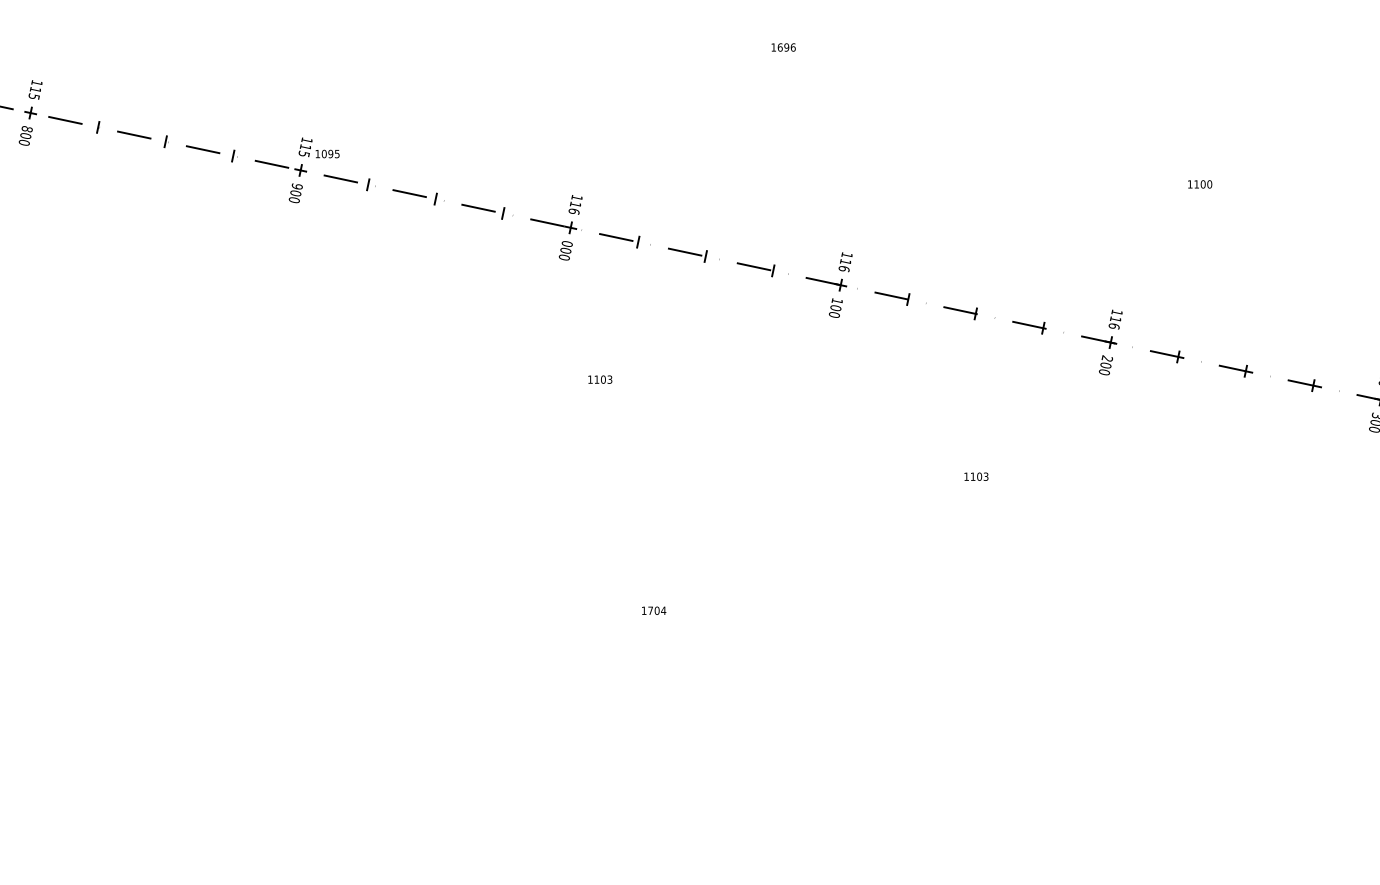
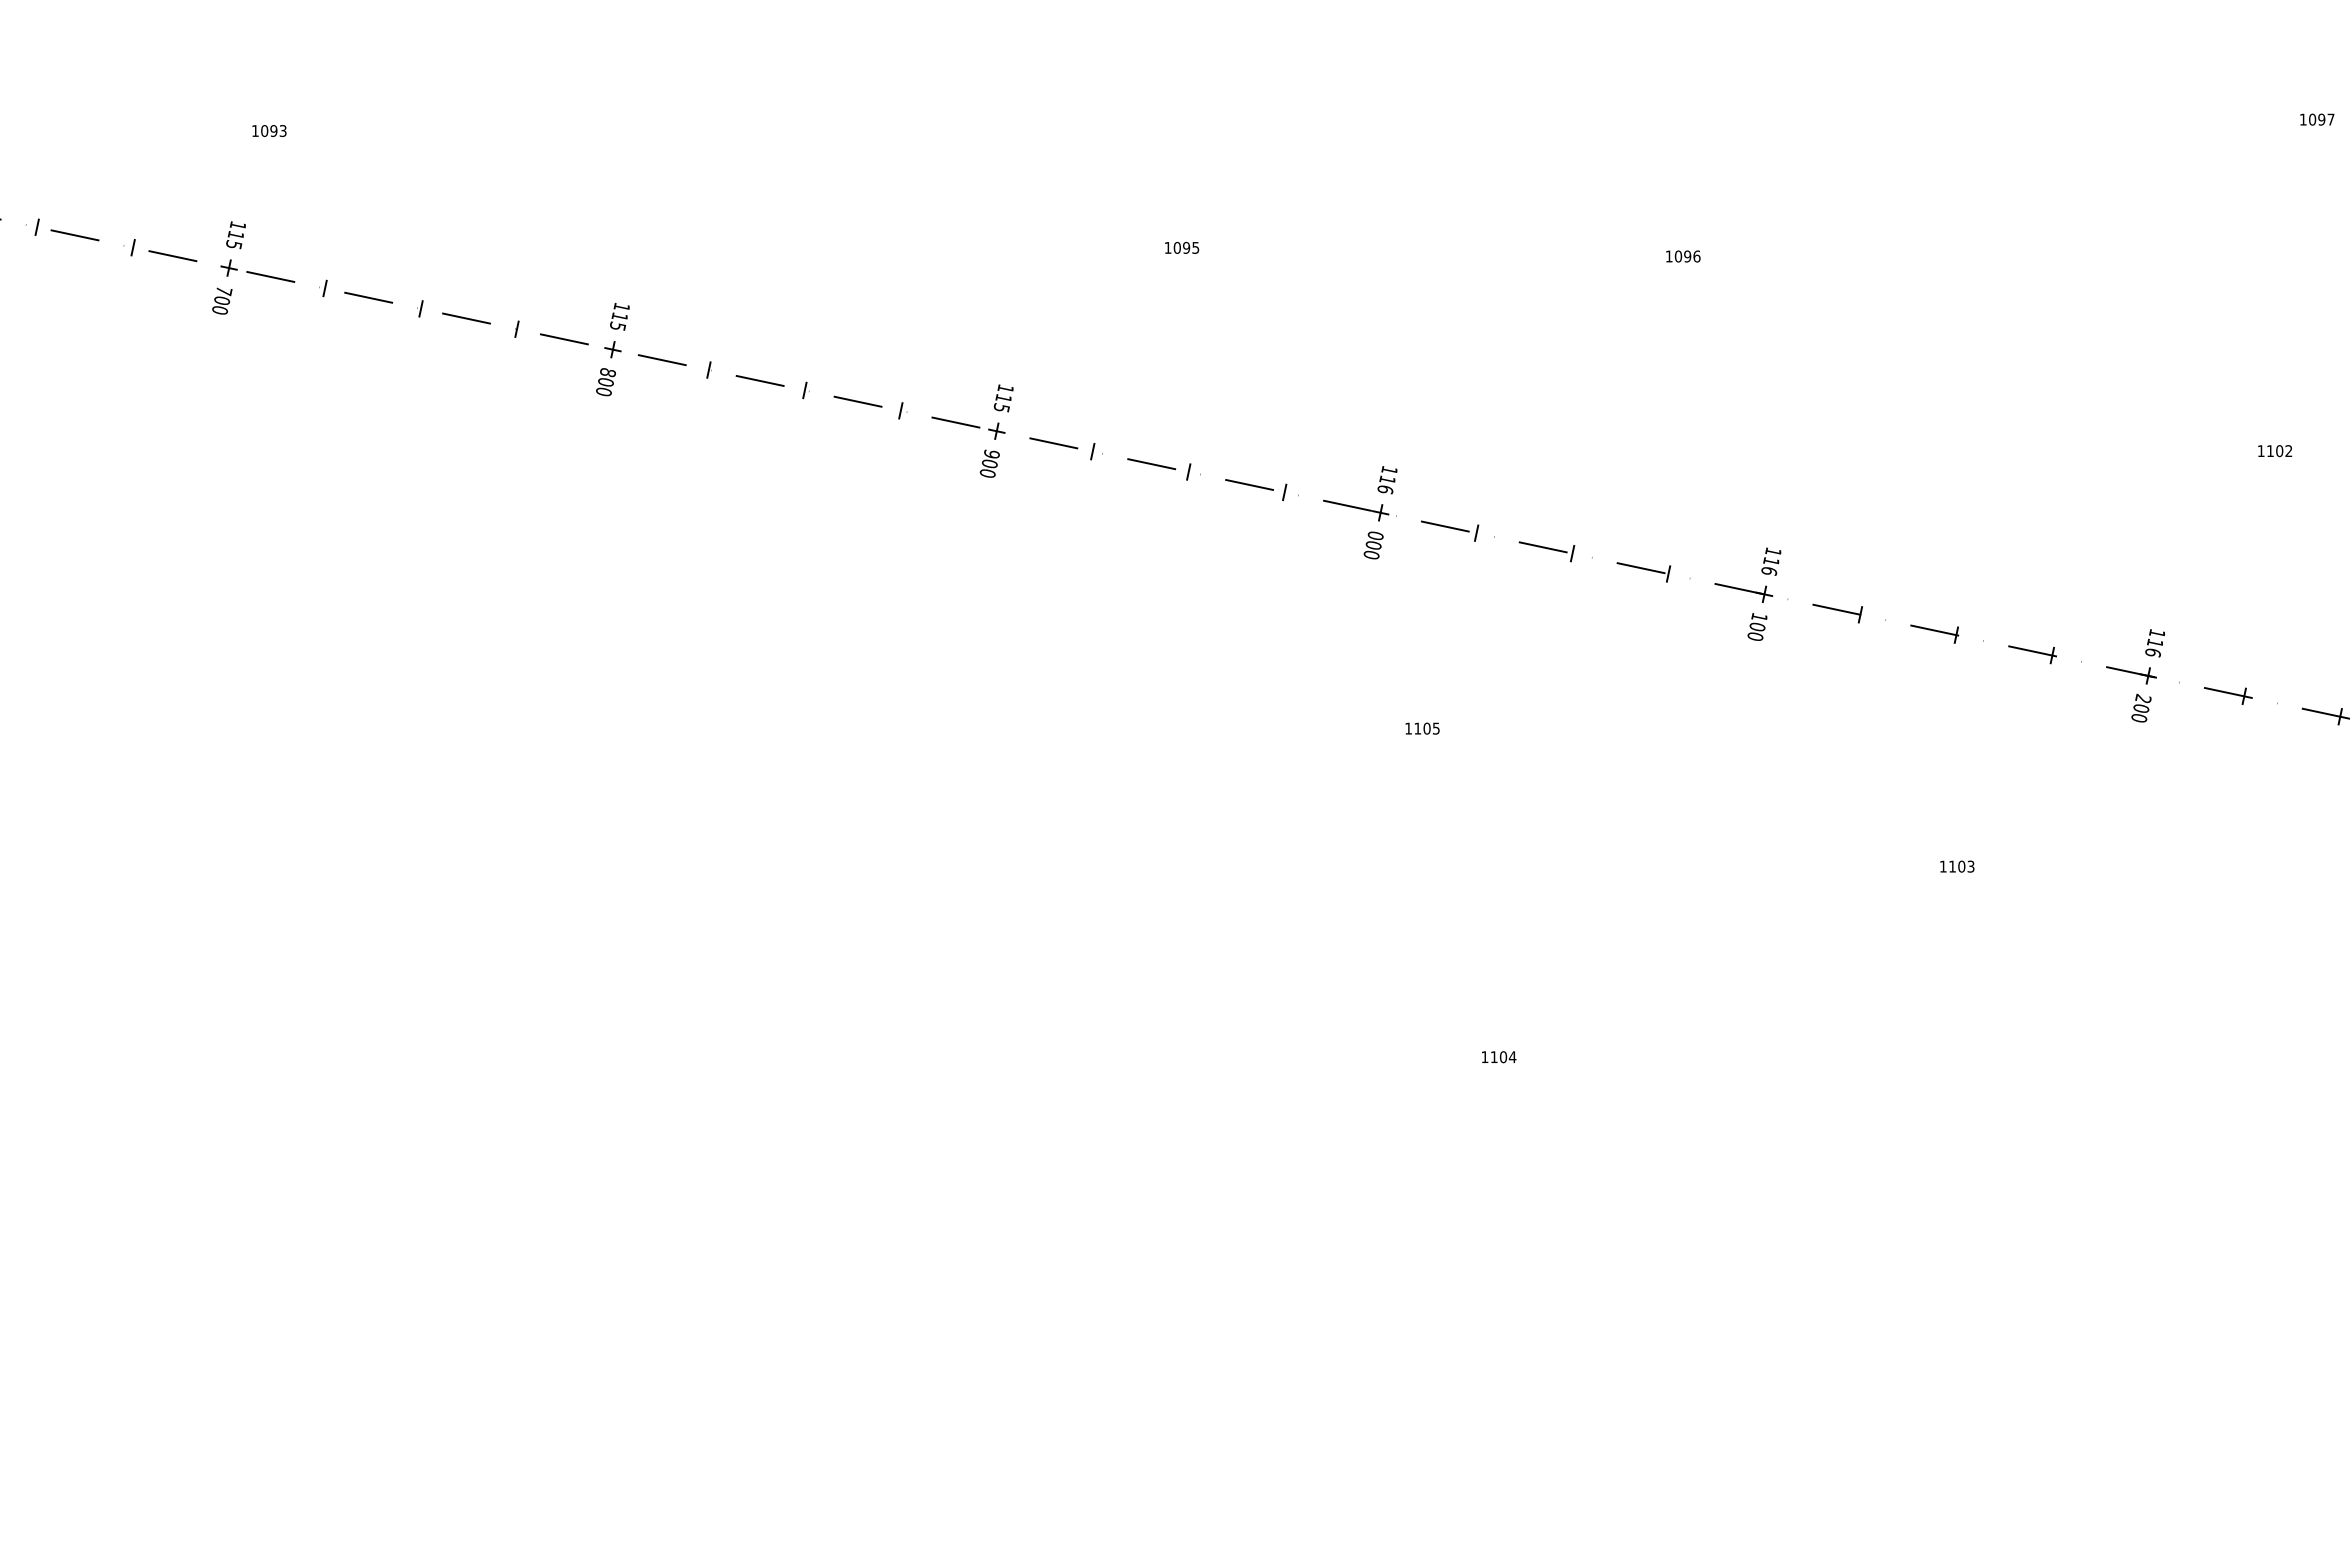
text: (780, 47) -> (1678, 256), 1696 -> 1096
text: (327, 153) -> (1182, 247), moved
text: (1209, 184) -> (2288, 451), 1100 -> 1102
text: (610, 378) -> (1436, 727), 1103 -> 1105
text: (650, 610) -> (1493, 1056), 1704 -> 1104

